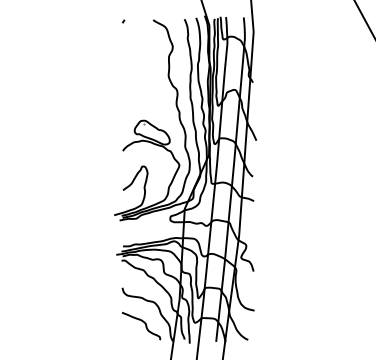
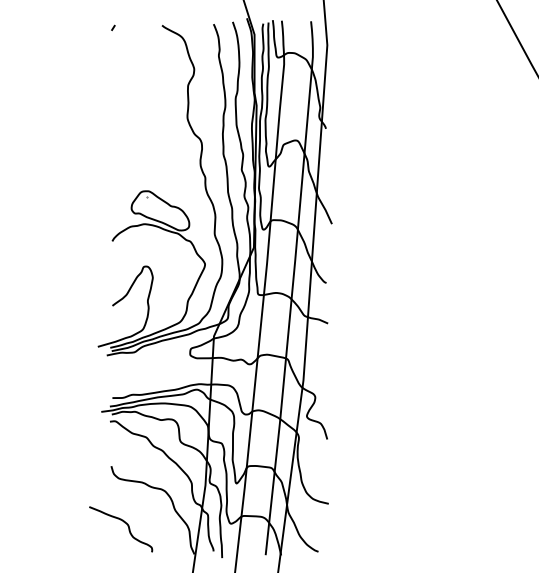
curve: (145, 326) -> (127, 529), moved

